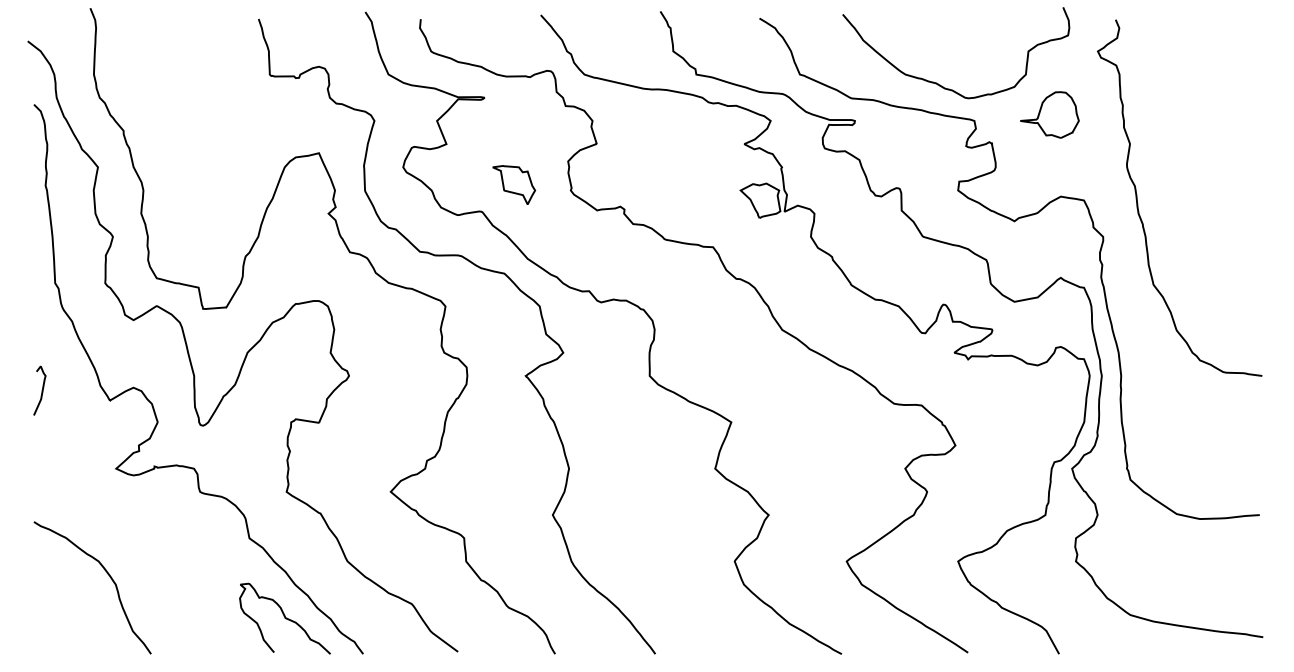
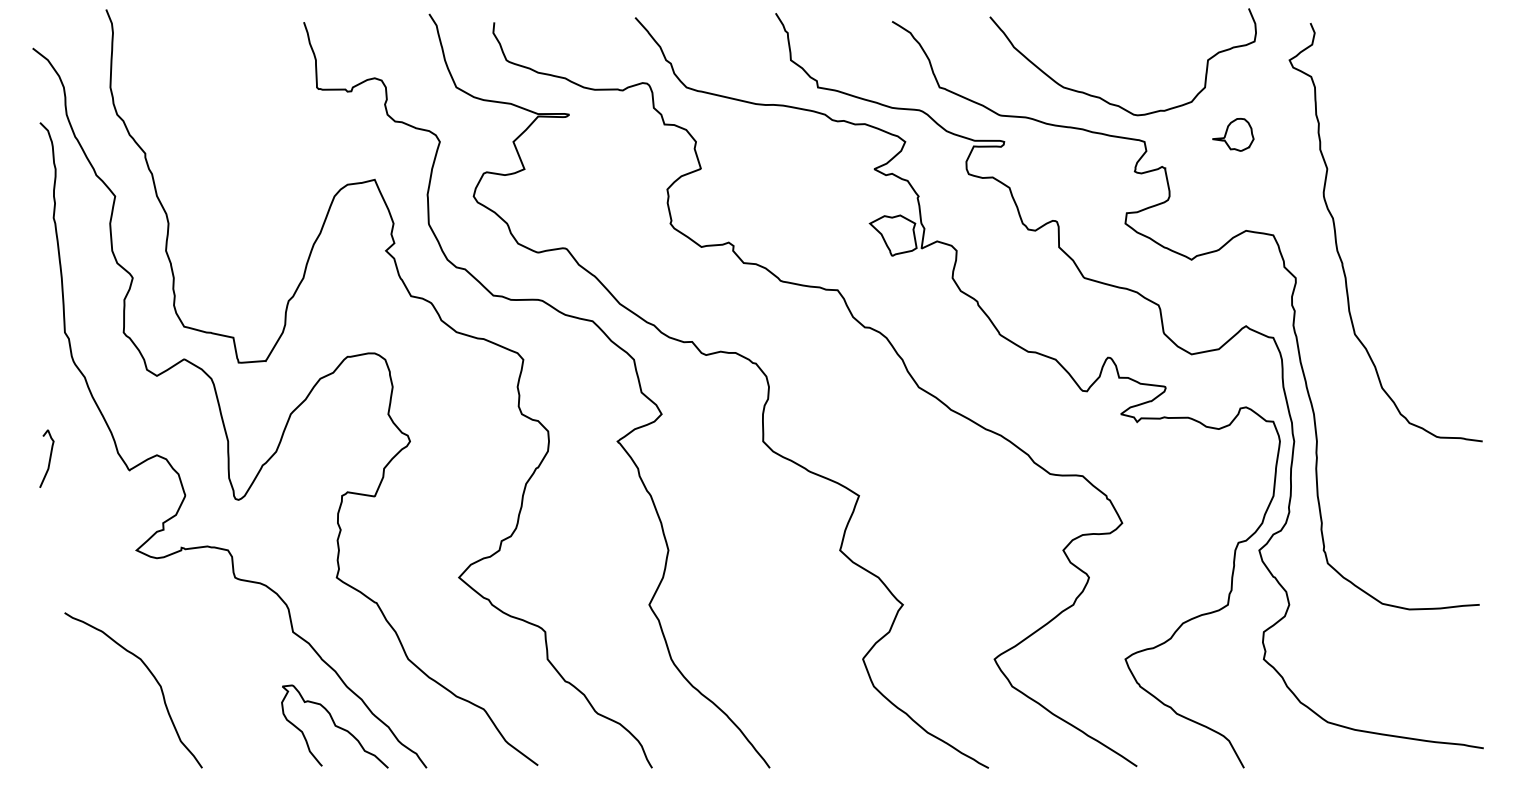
part: (1049, 114) -> (1232, 134), size x0.6
part: (514, 184) -> (604, 216), removed
curve: (109, 577) -> (153, 678), moved

